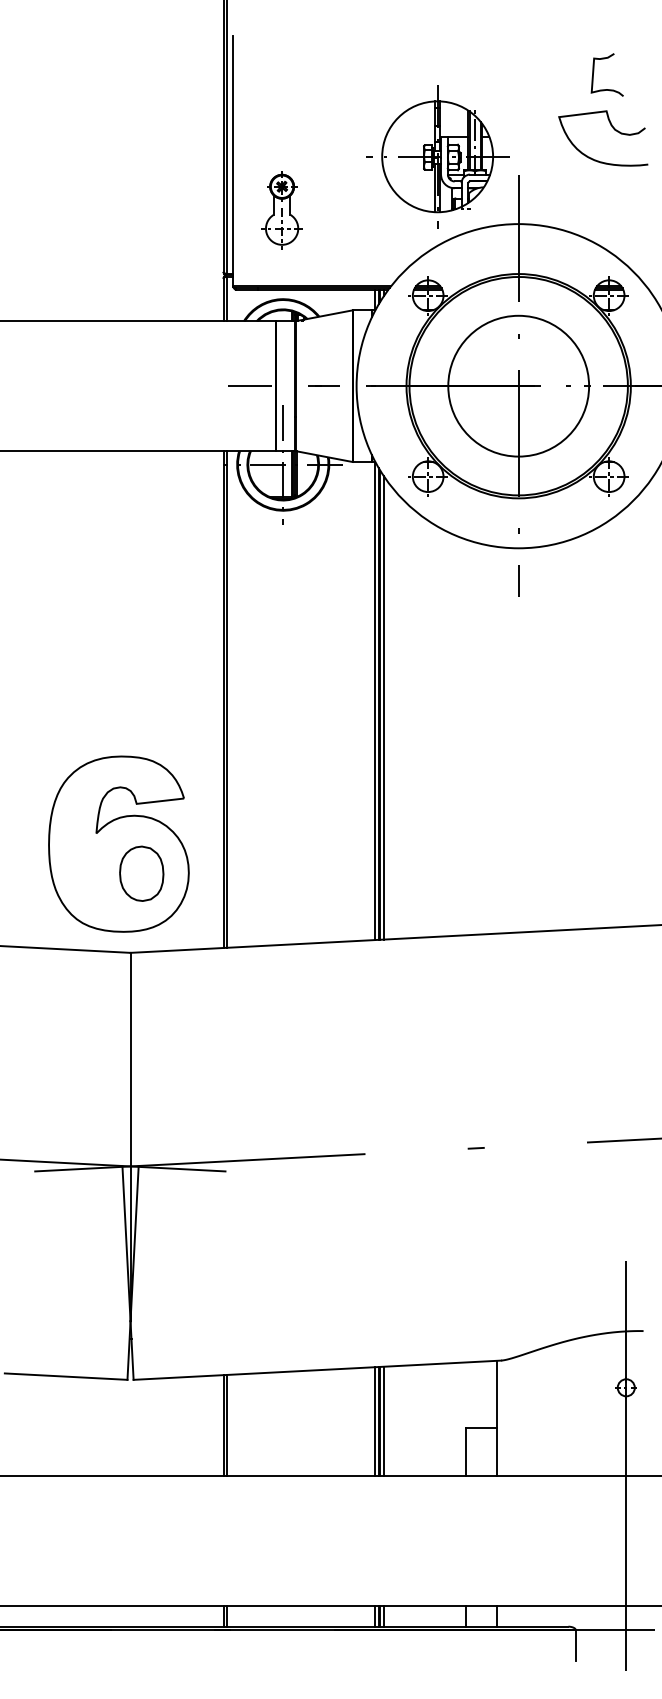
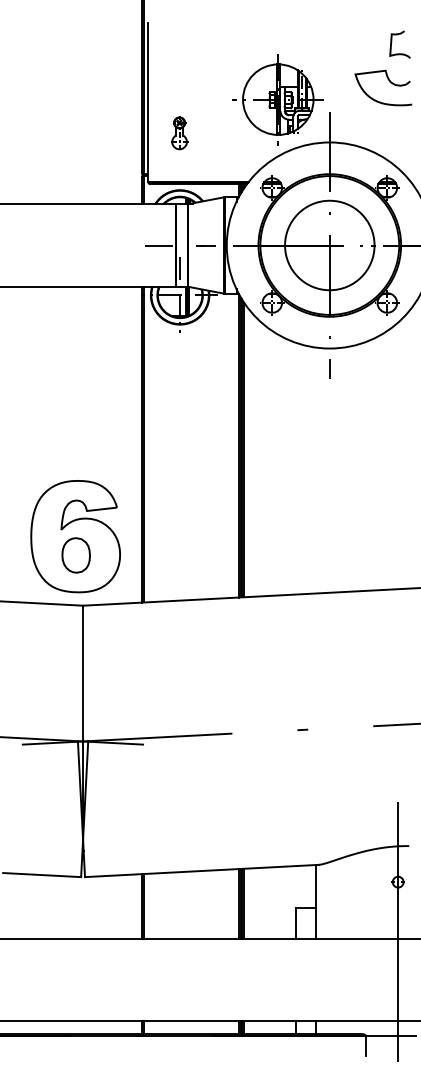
curve: (595, 71) -> (392, 42), moved
part: (282, 209) -> (179, 133), size x0.71
part: (140, 873) -> (75, 555), moved

